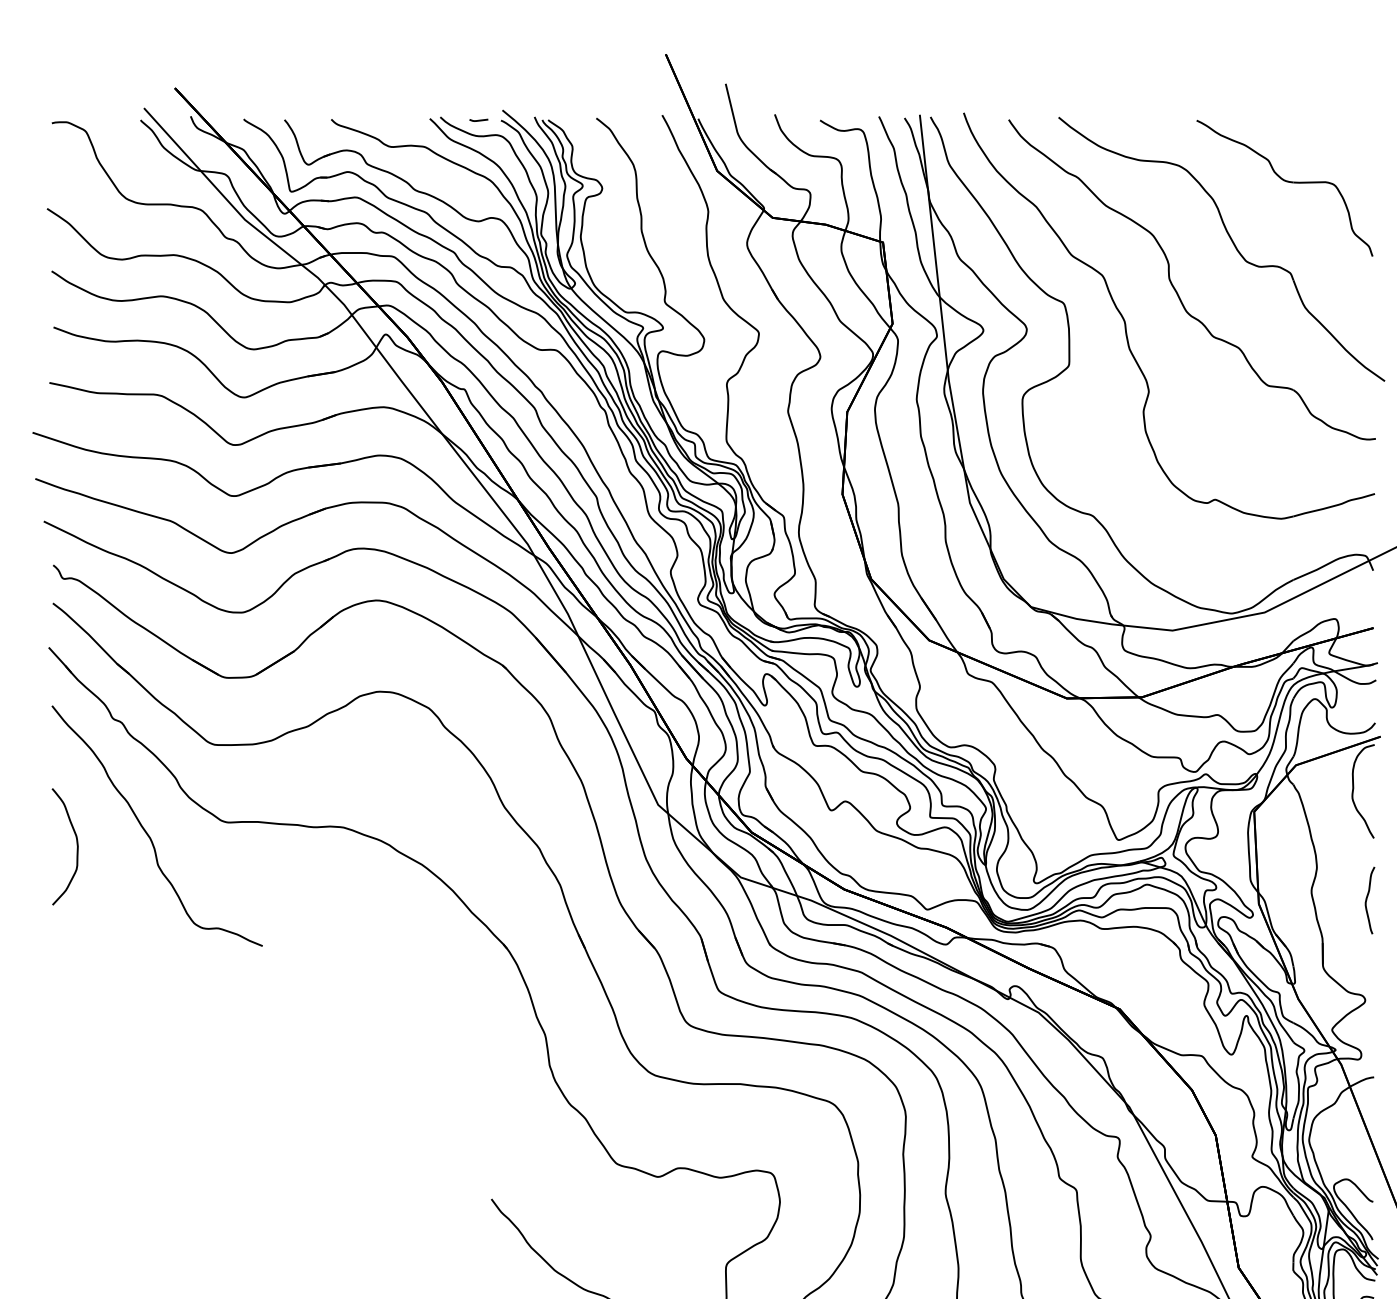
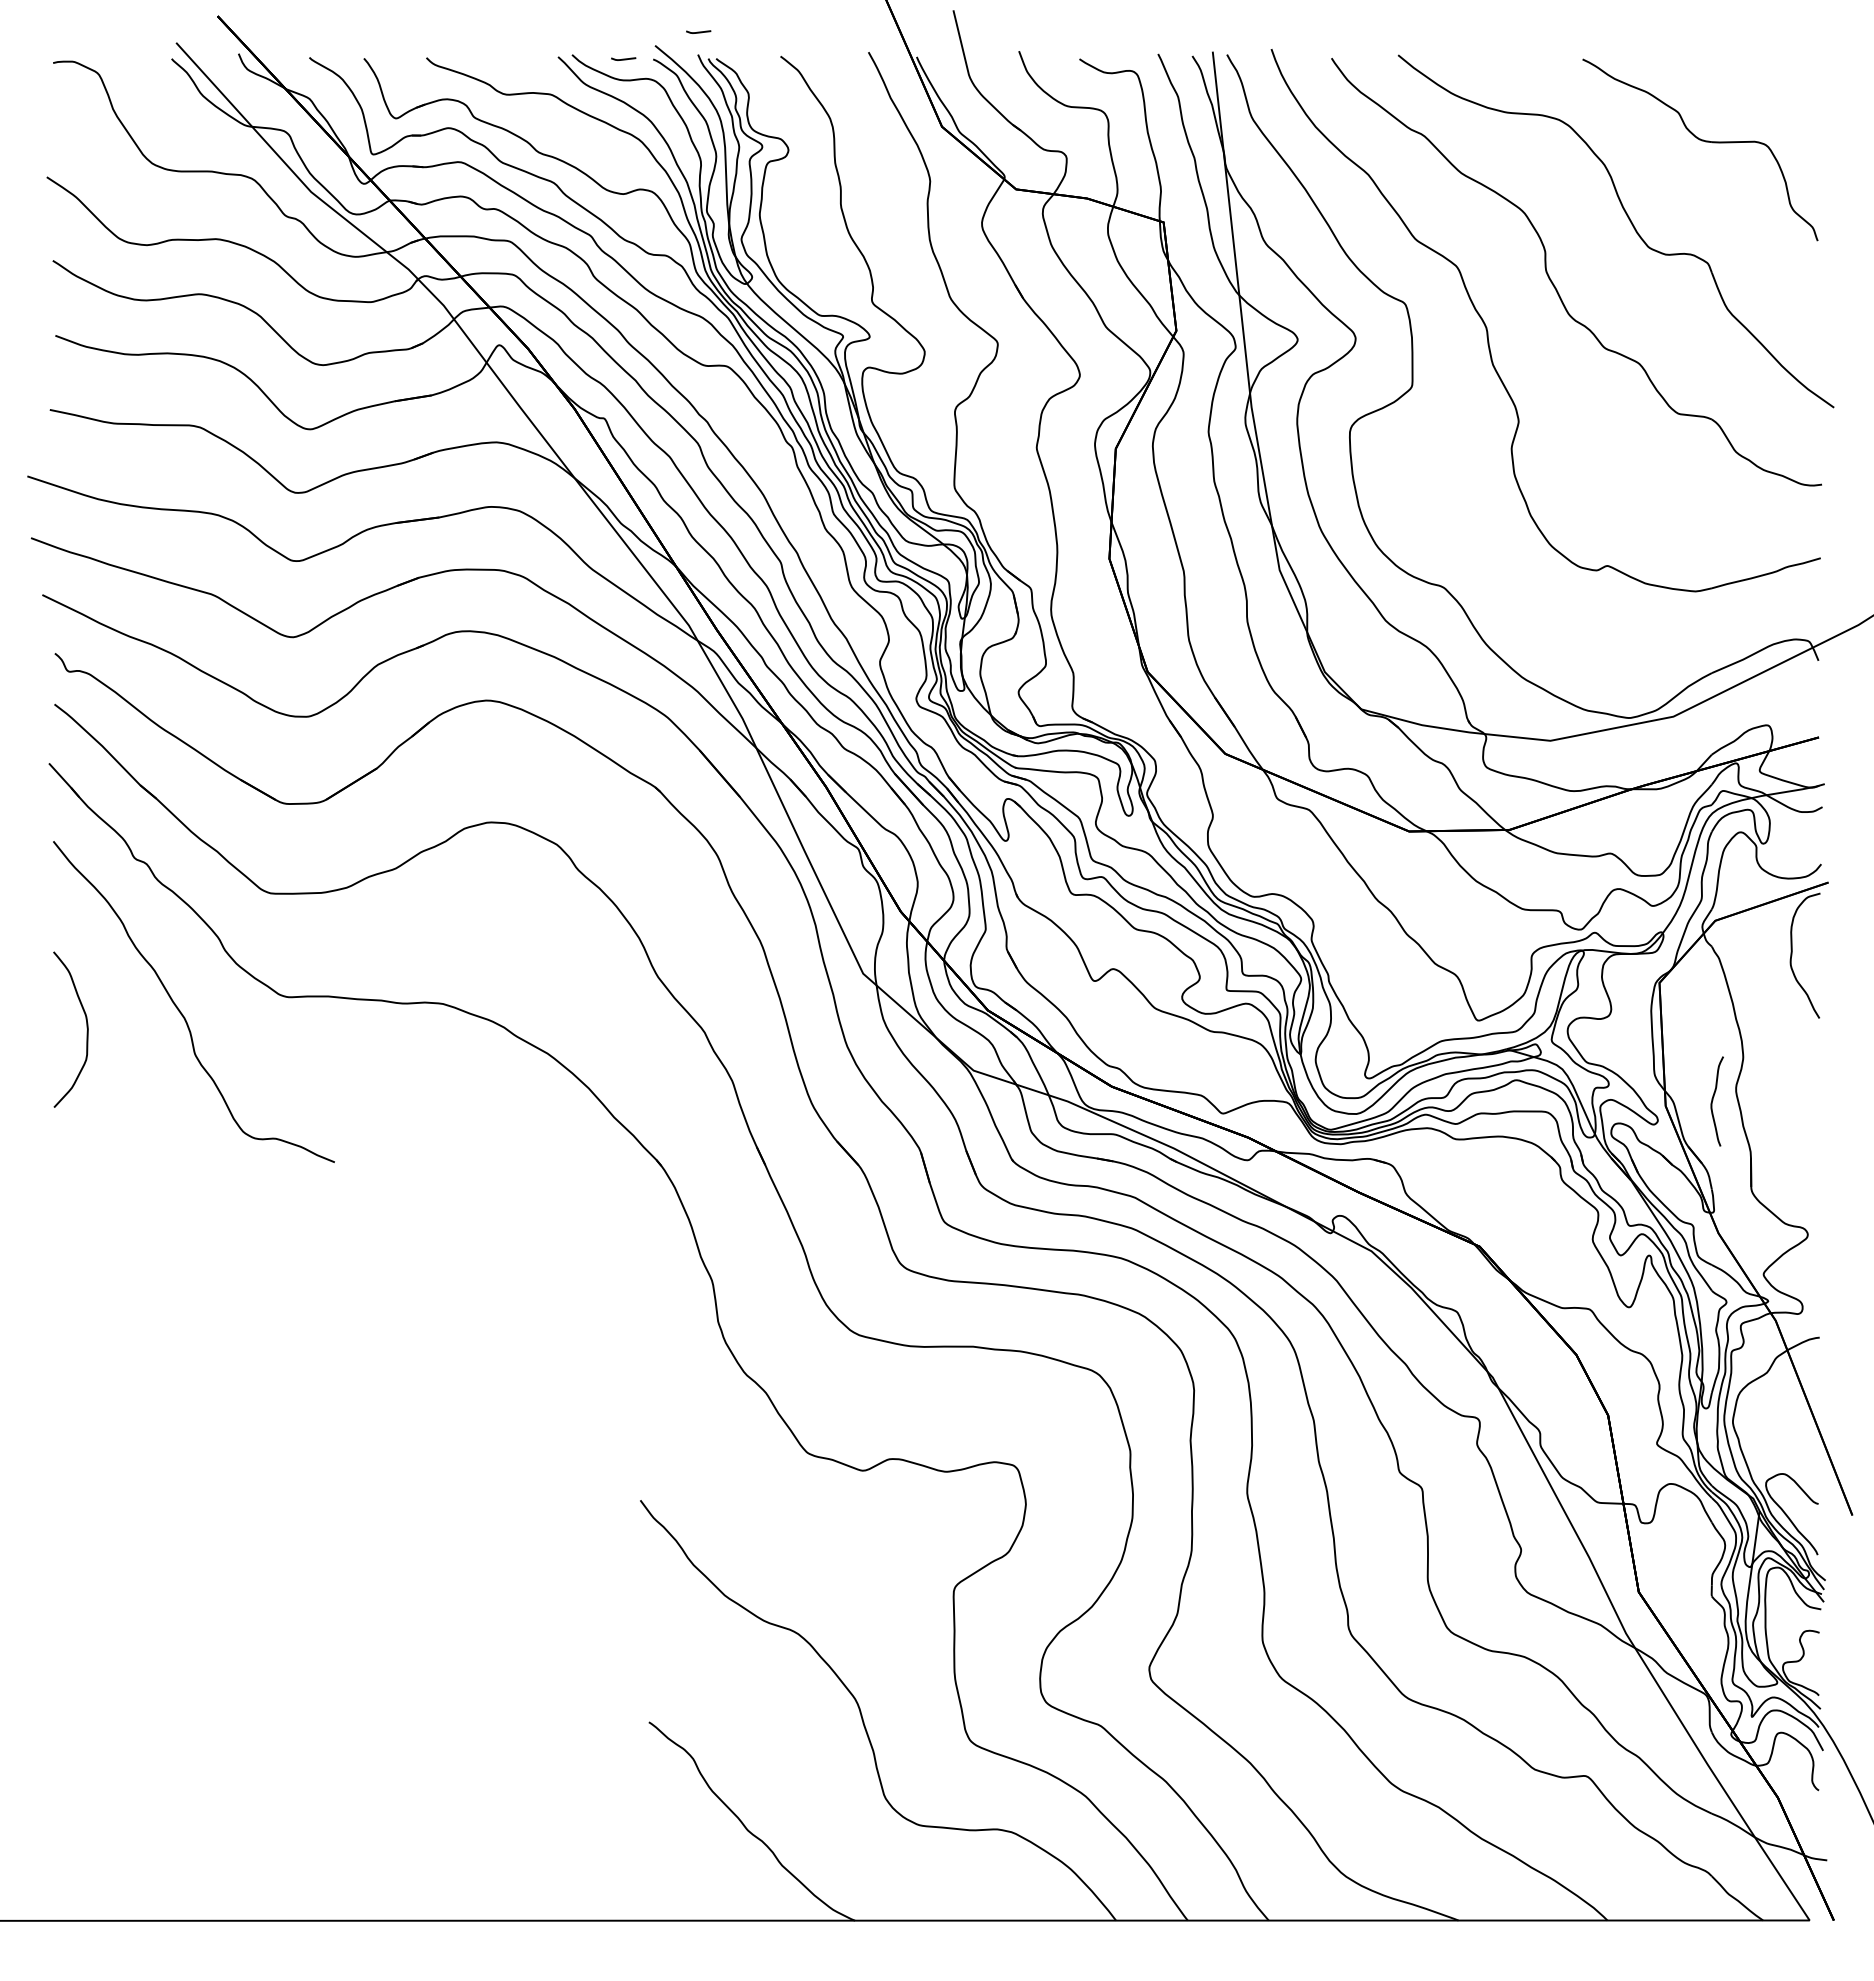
line: (534, 99) -> (698, 31), added
curve: (1367, 899) -> (1713, 1100), moved

